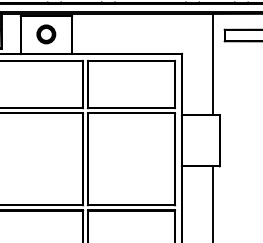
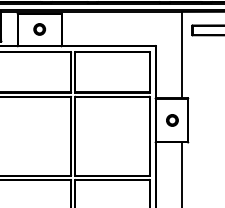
part: (46, 34) -> (39, 29), size x0.71
part: (201, 140) -> (172, 120), added

